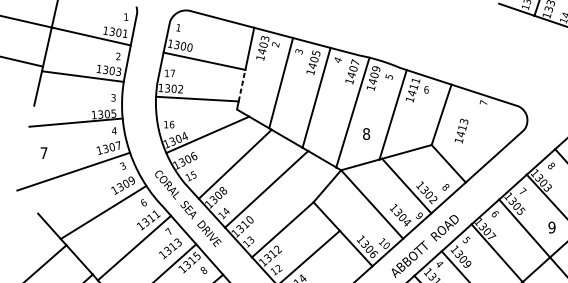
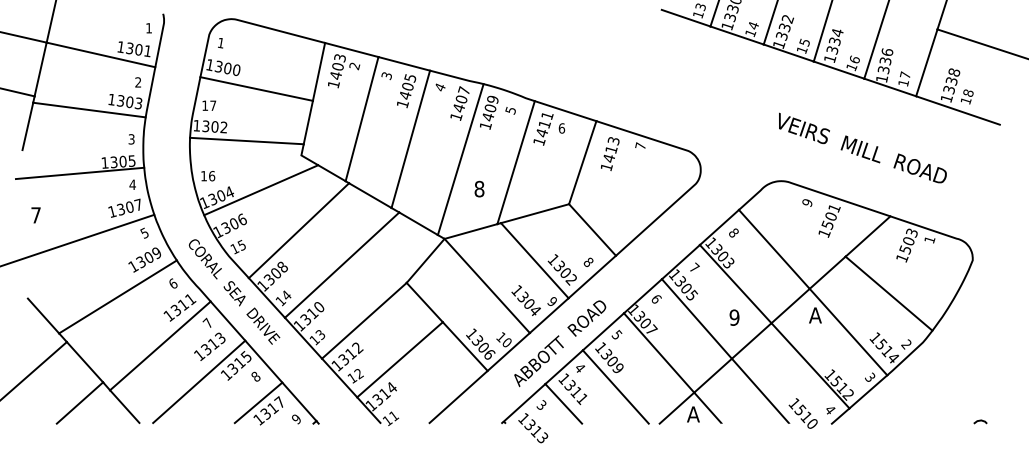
line: (242, 85) -> (308, 122), dashed -> solid
text: (461, 131) -> (610, 154), moved
text: (122, 164) -> (144, 231), 3 -> 5

